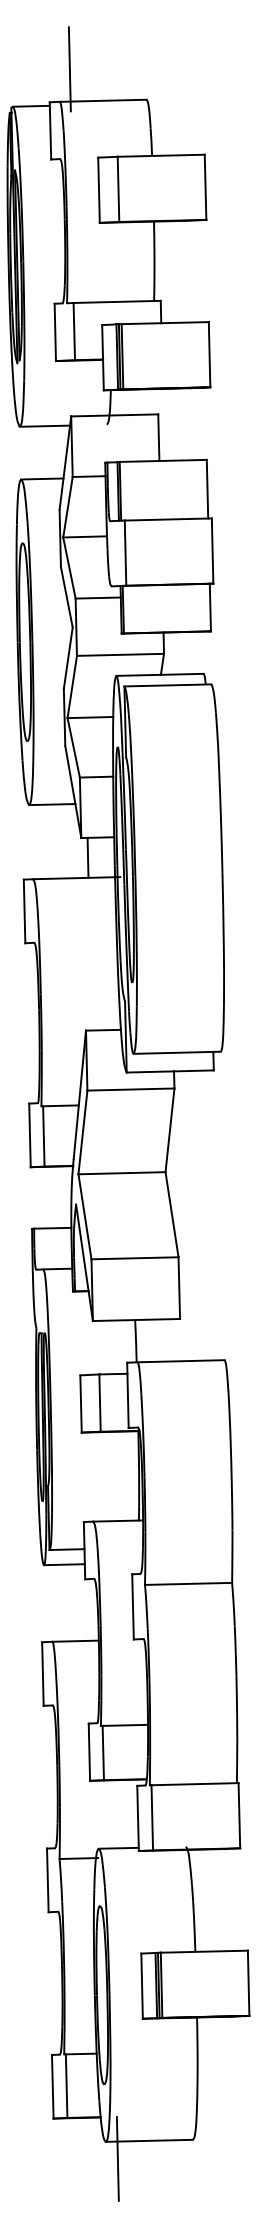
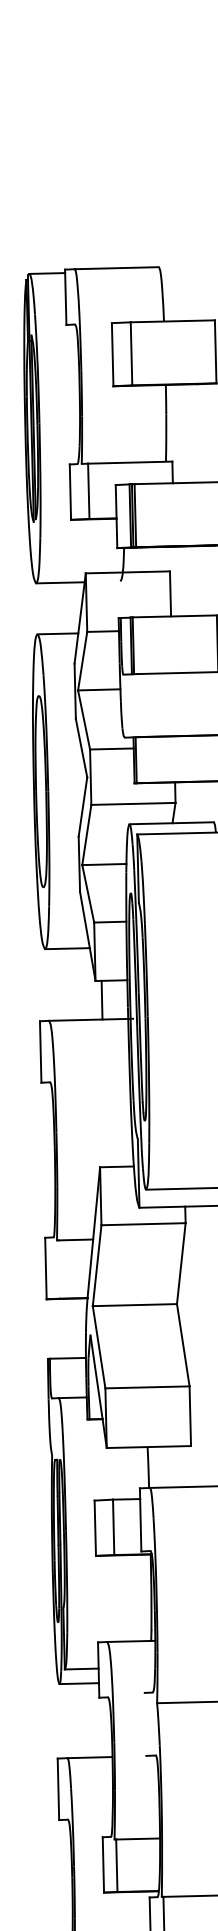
line: (69, 69) -> (84, 237), removed
line: (125, 552) -> (138, 704), removed
line: (43, 1136) -> (59, 1269), removed
line: (132, 1606) -> (145, 1724), removed

